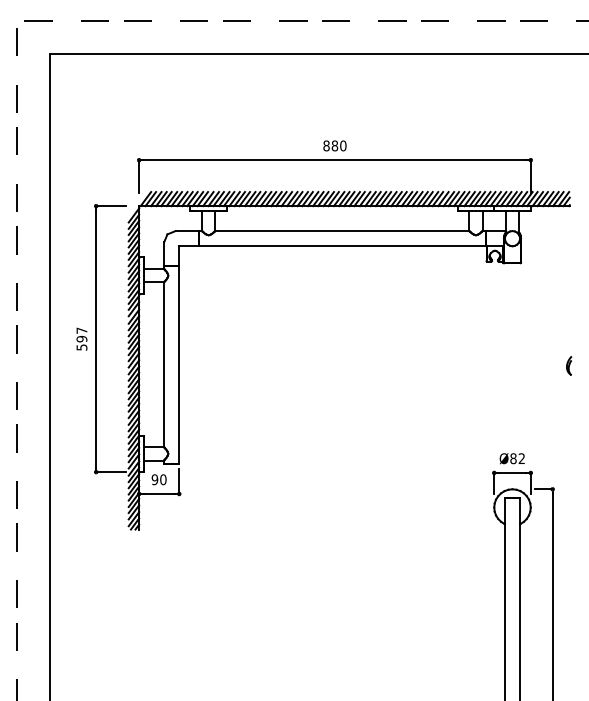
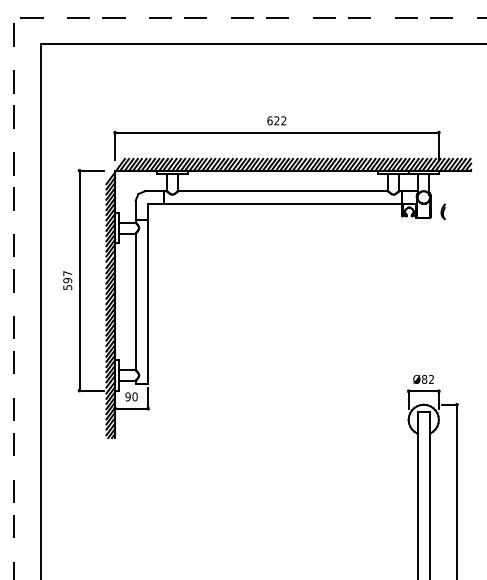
text: (334, 145) -> (276, 120), 880 -> 622
part: (569, 365) -> (443, 211), moved

